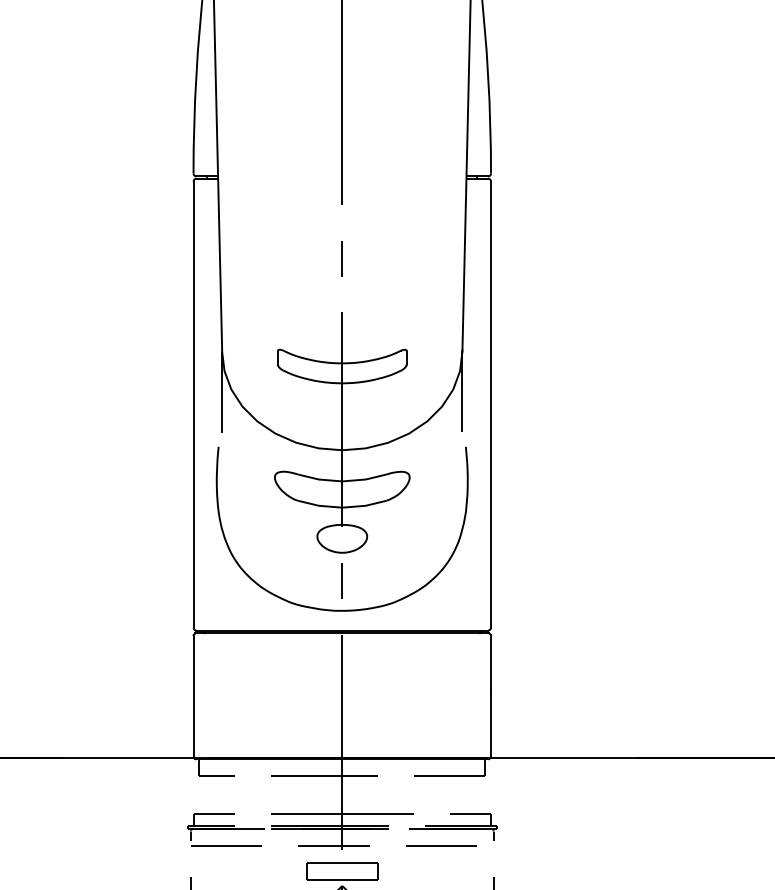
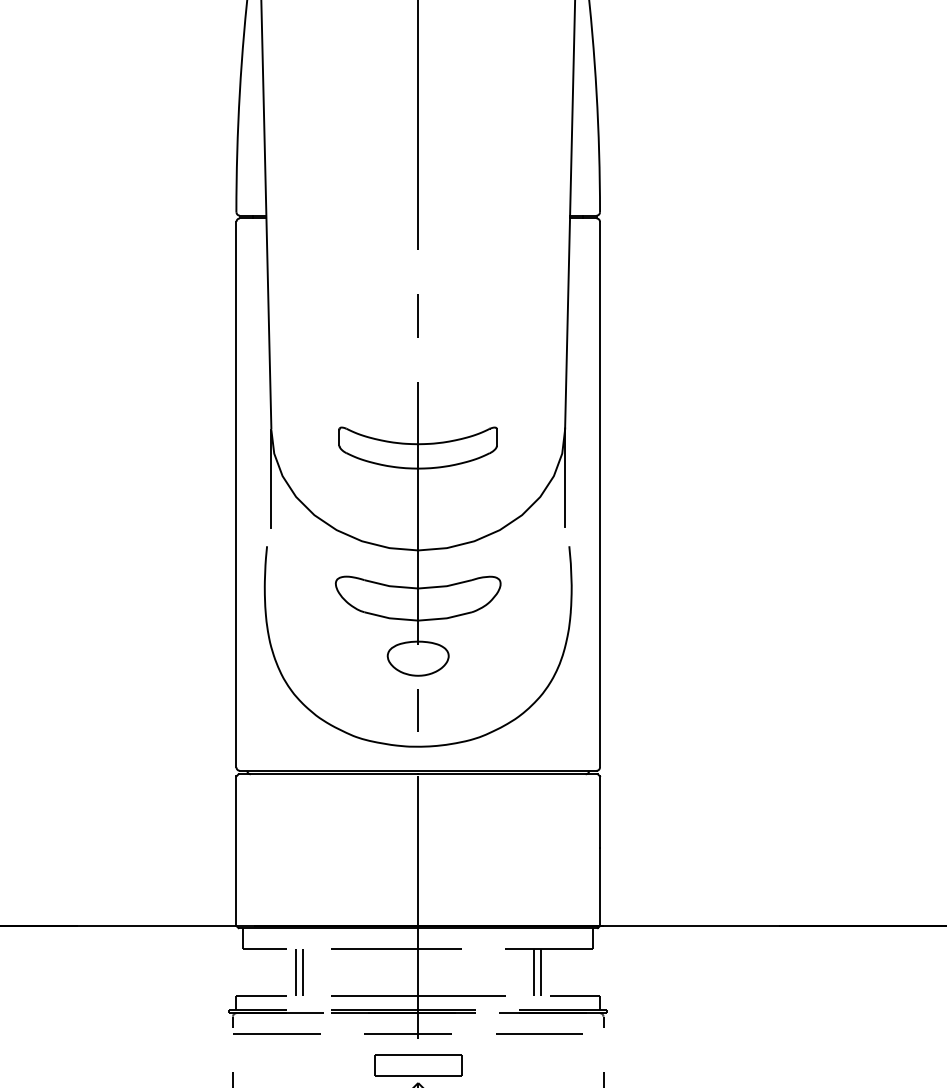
part: (245, 795) -> (299, 972), added
line: (436, 795) -> (533, 972), added
line: (442, 795) -> (540, 972), added

